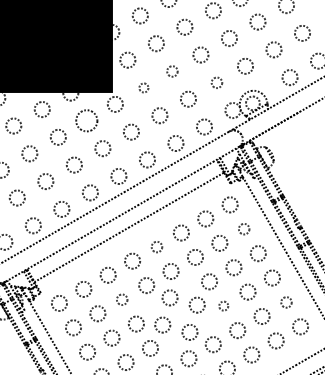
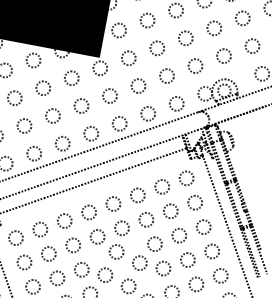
circle: (172, 71) -> (157, 48), size x1.43
circle: (216, 82) -> (195, 65), size x1.43
circle: (143, 87) -> (128, 57), size x1.67
circle: (86, 120) -> (71, 77), size x0.71
circle: (243, 228) -> (194, 201), size x1.43
circle: (156, 246) -> (113, 203), size x1.43
circle: (121, 299) -> (72, 245), size x1.43
circle: (286, 302) -> (220, 275), size x1.43
circle: (223, 305) -> (163, 267), size x1.67

